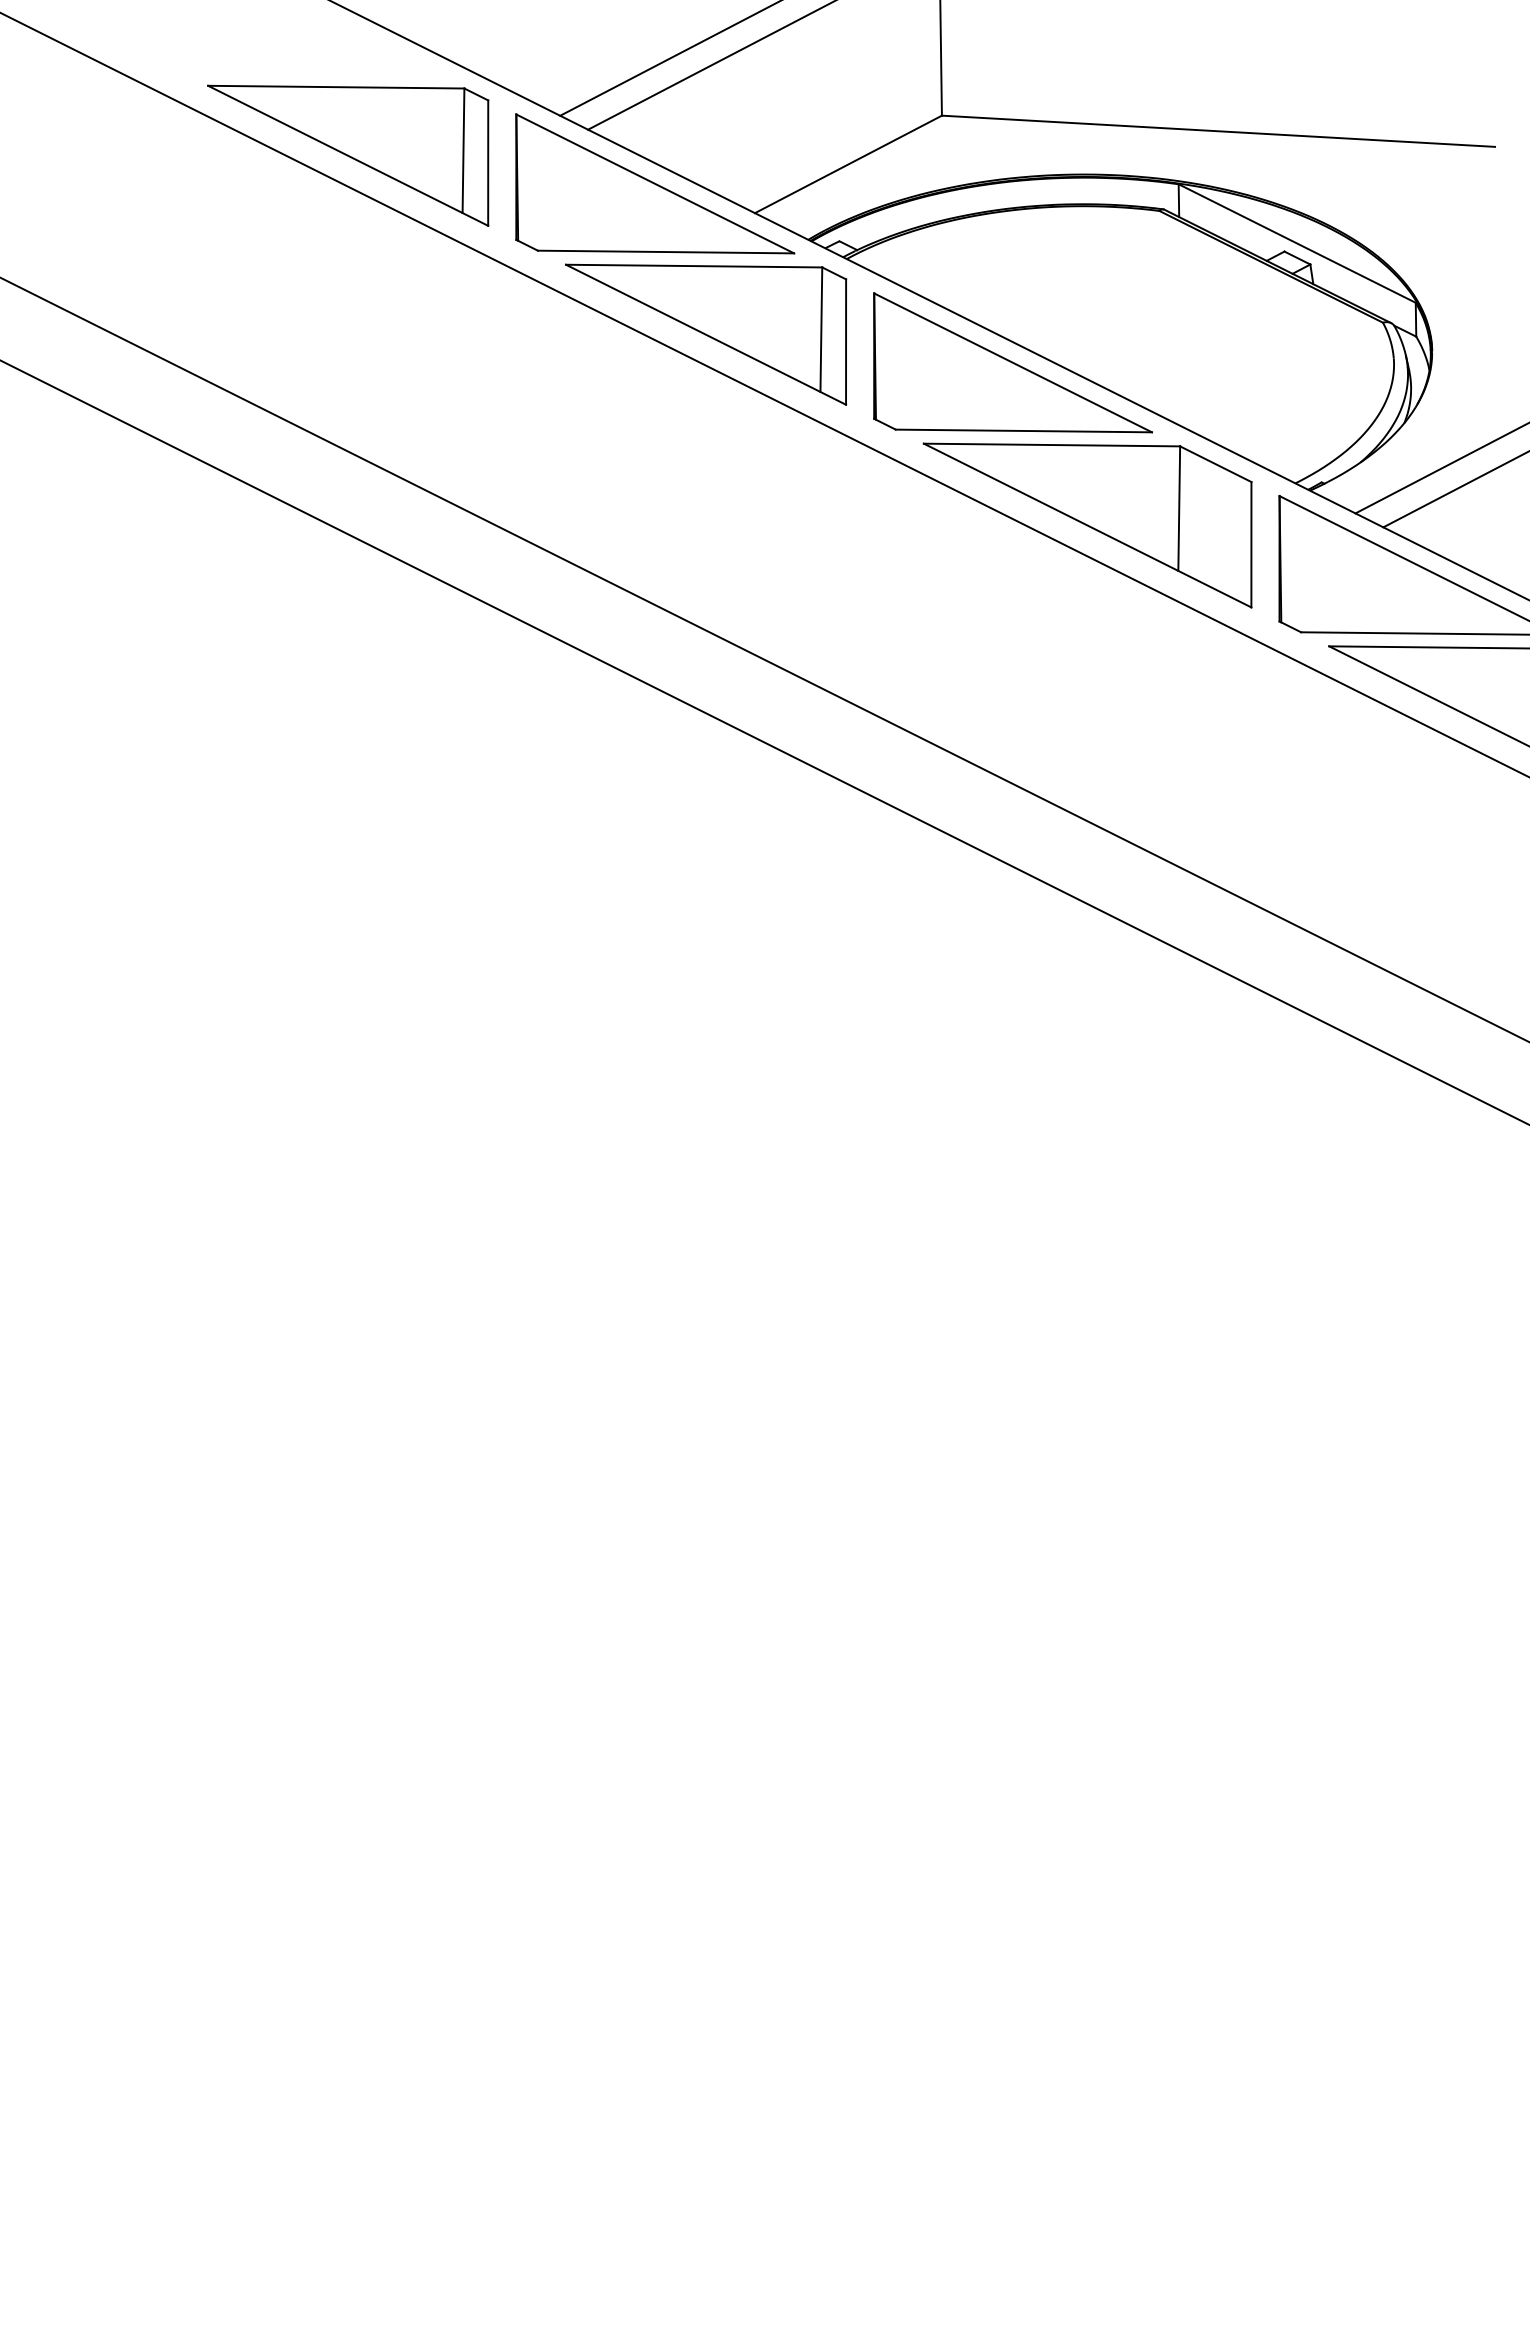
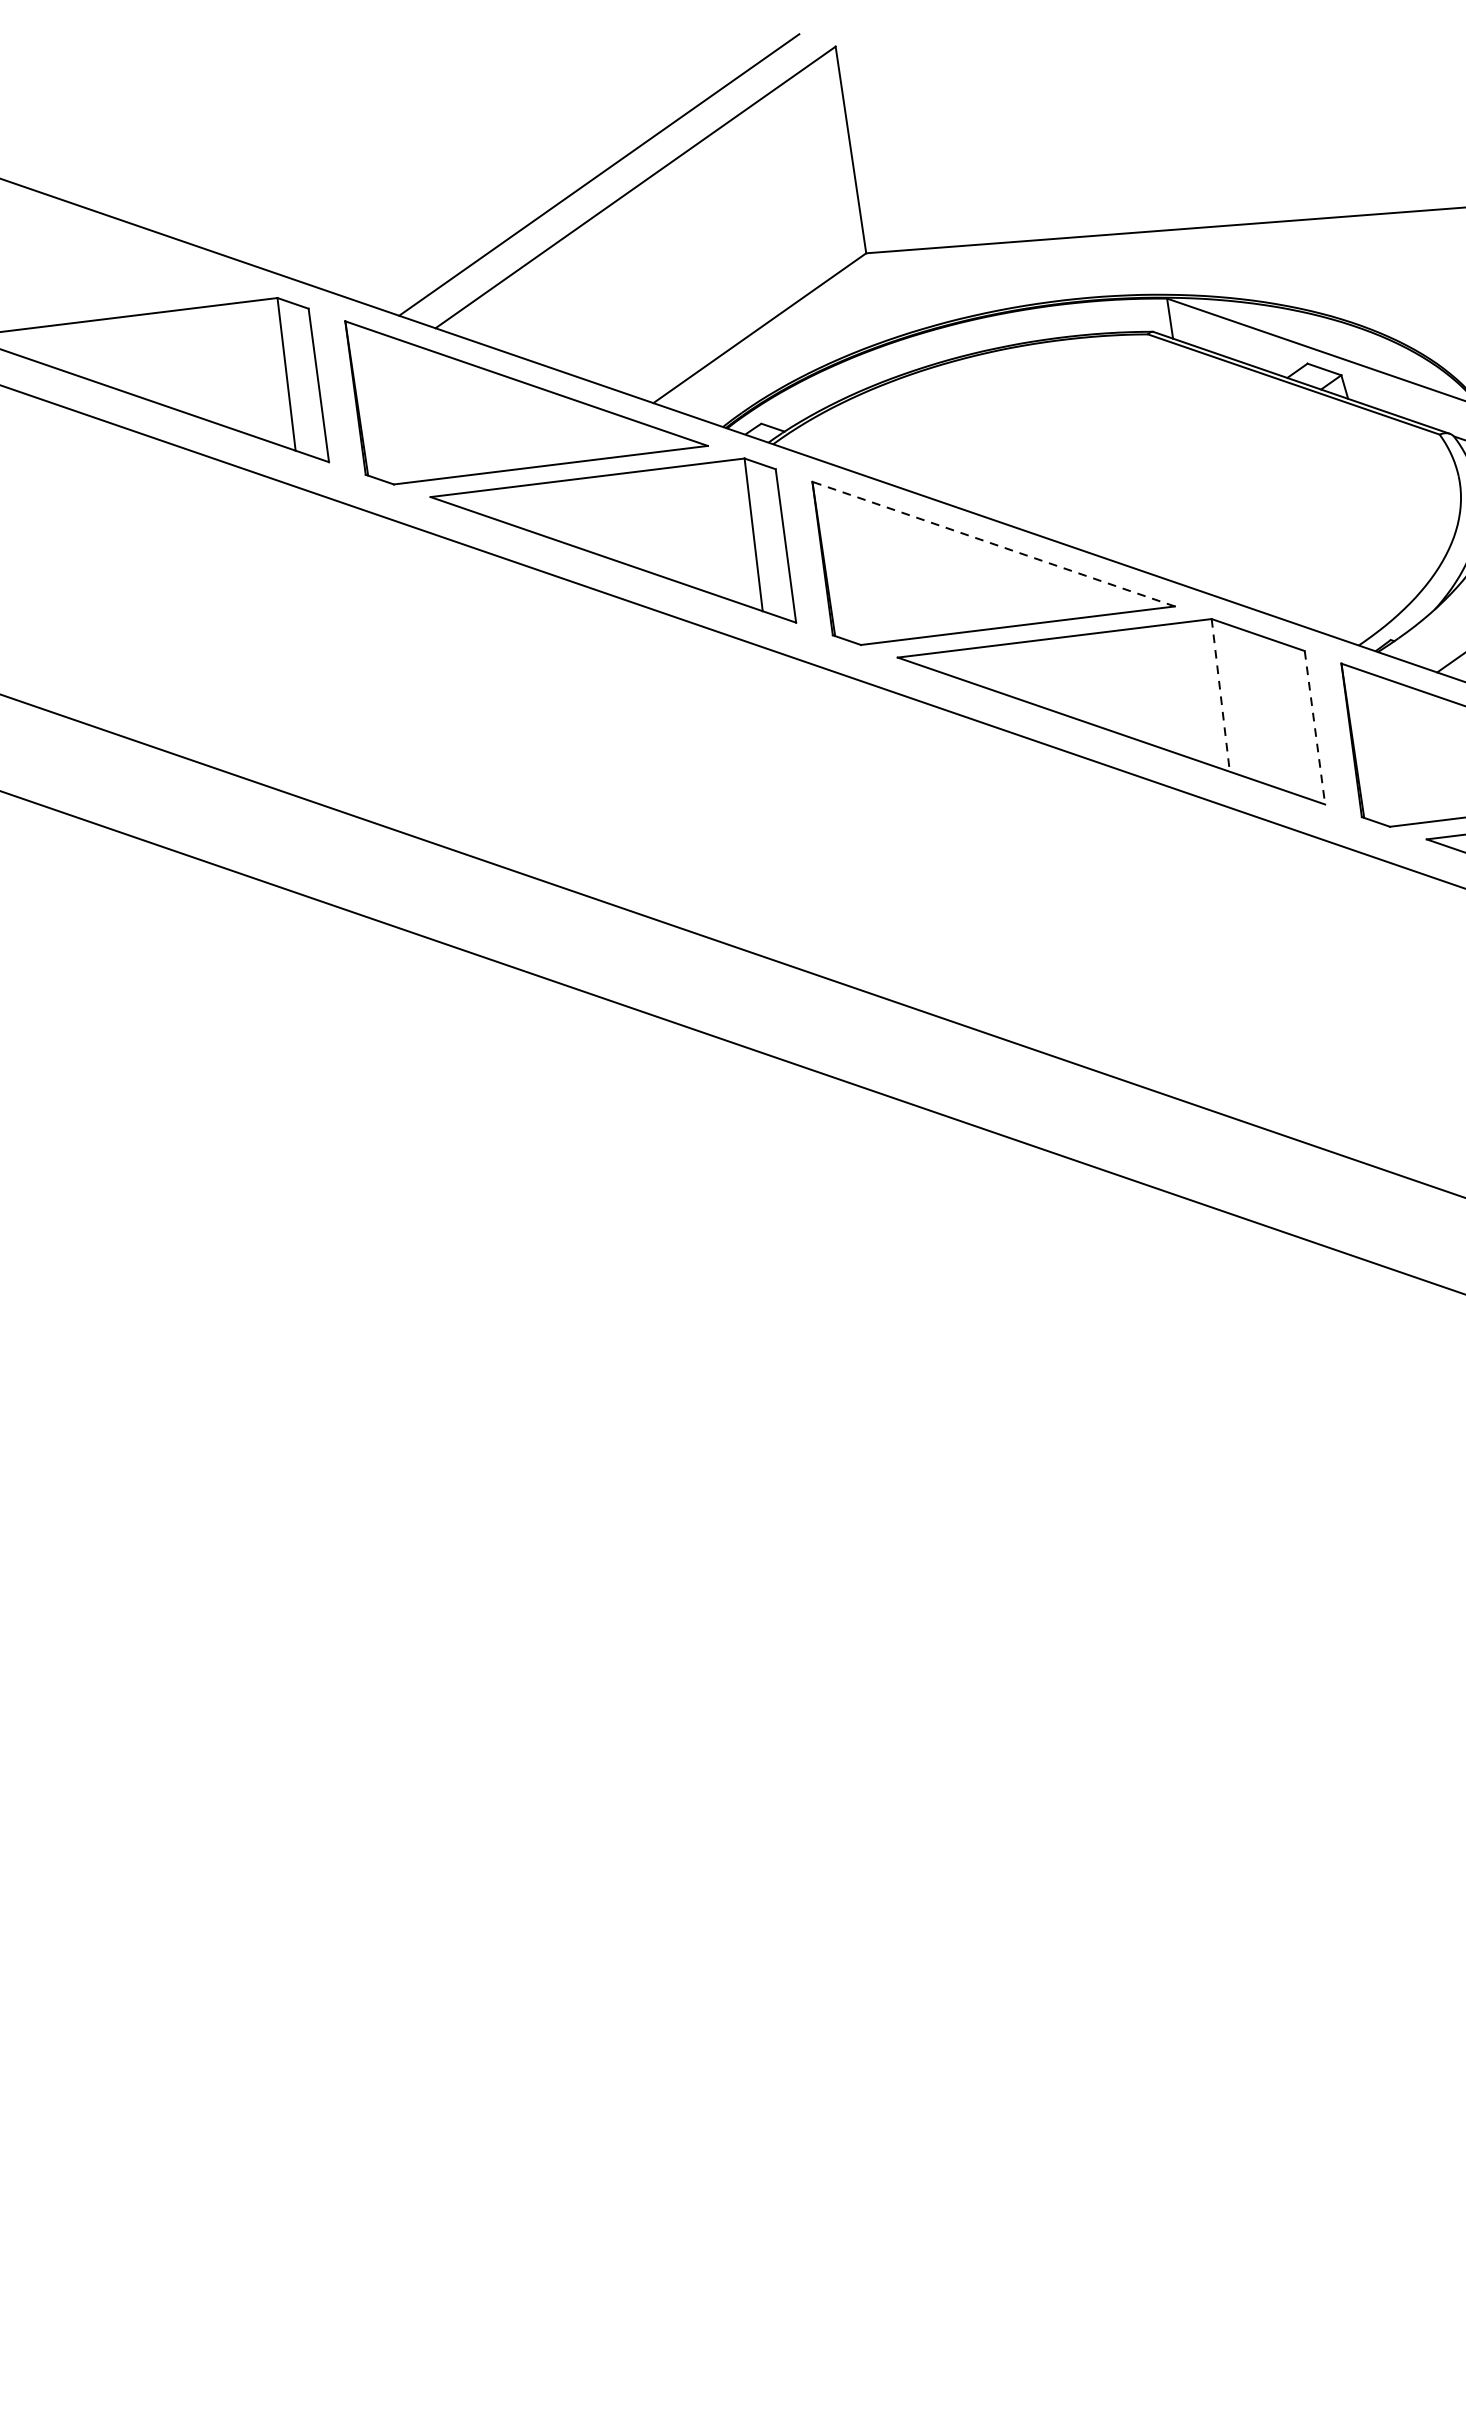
line: (1012, 362) -> (992, 543), solid -> dashed
line: (1179, 509) -> (1221, 696), solid -> dashed
line: (1251, 544) -> (1315, 727), solid -> dashed

